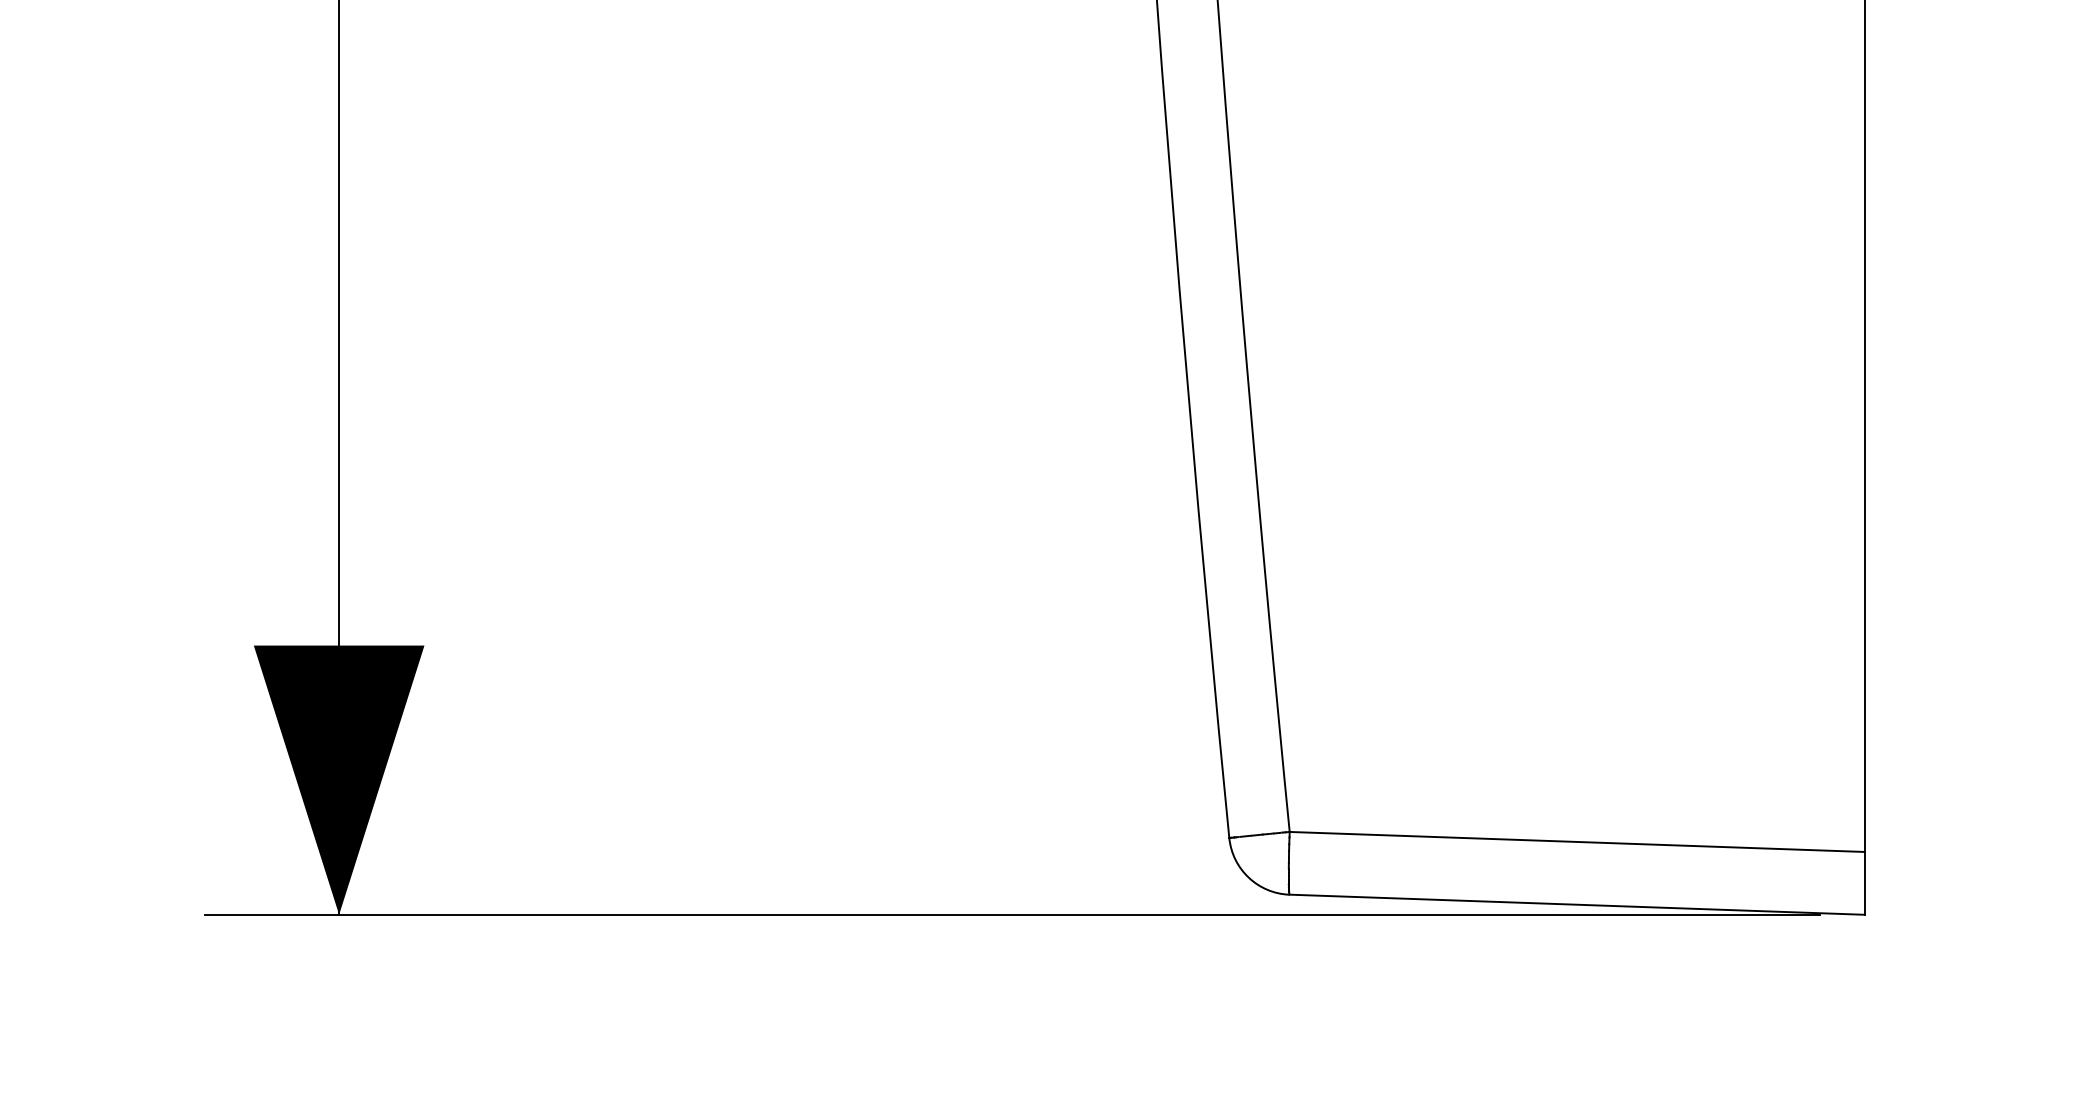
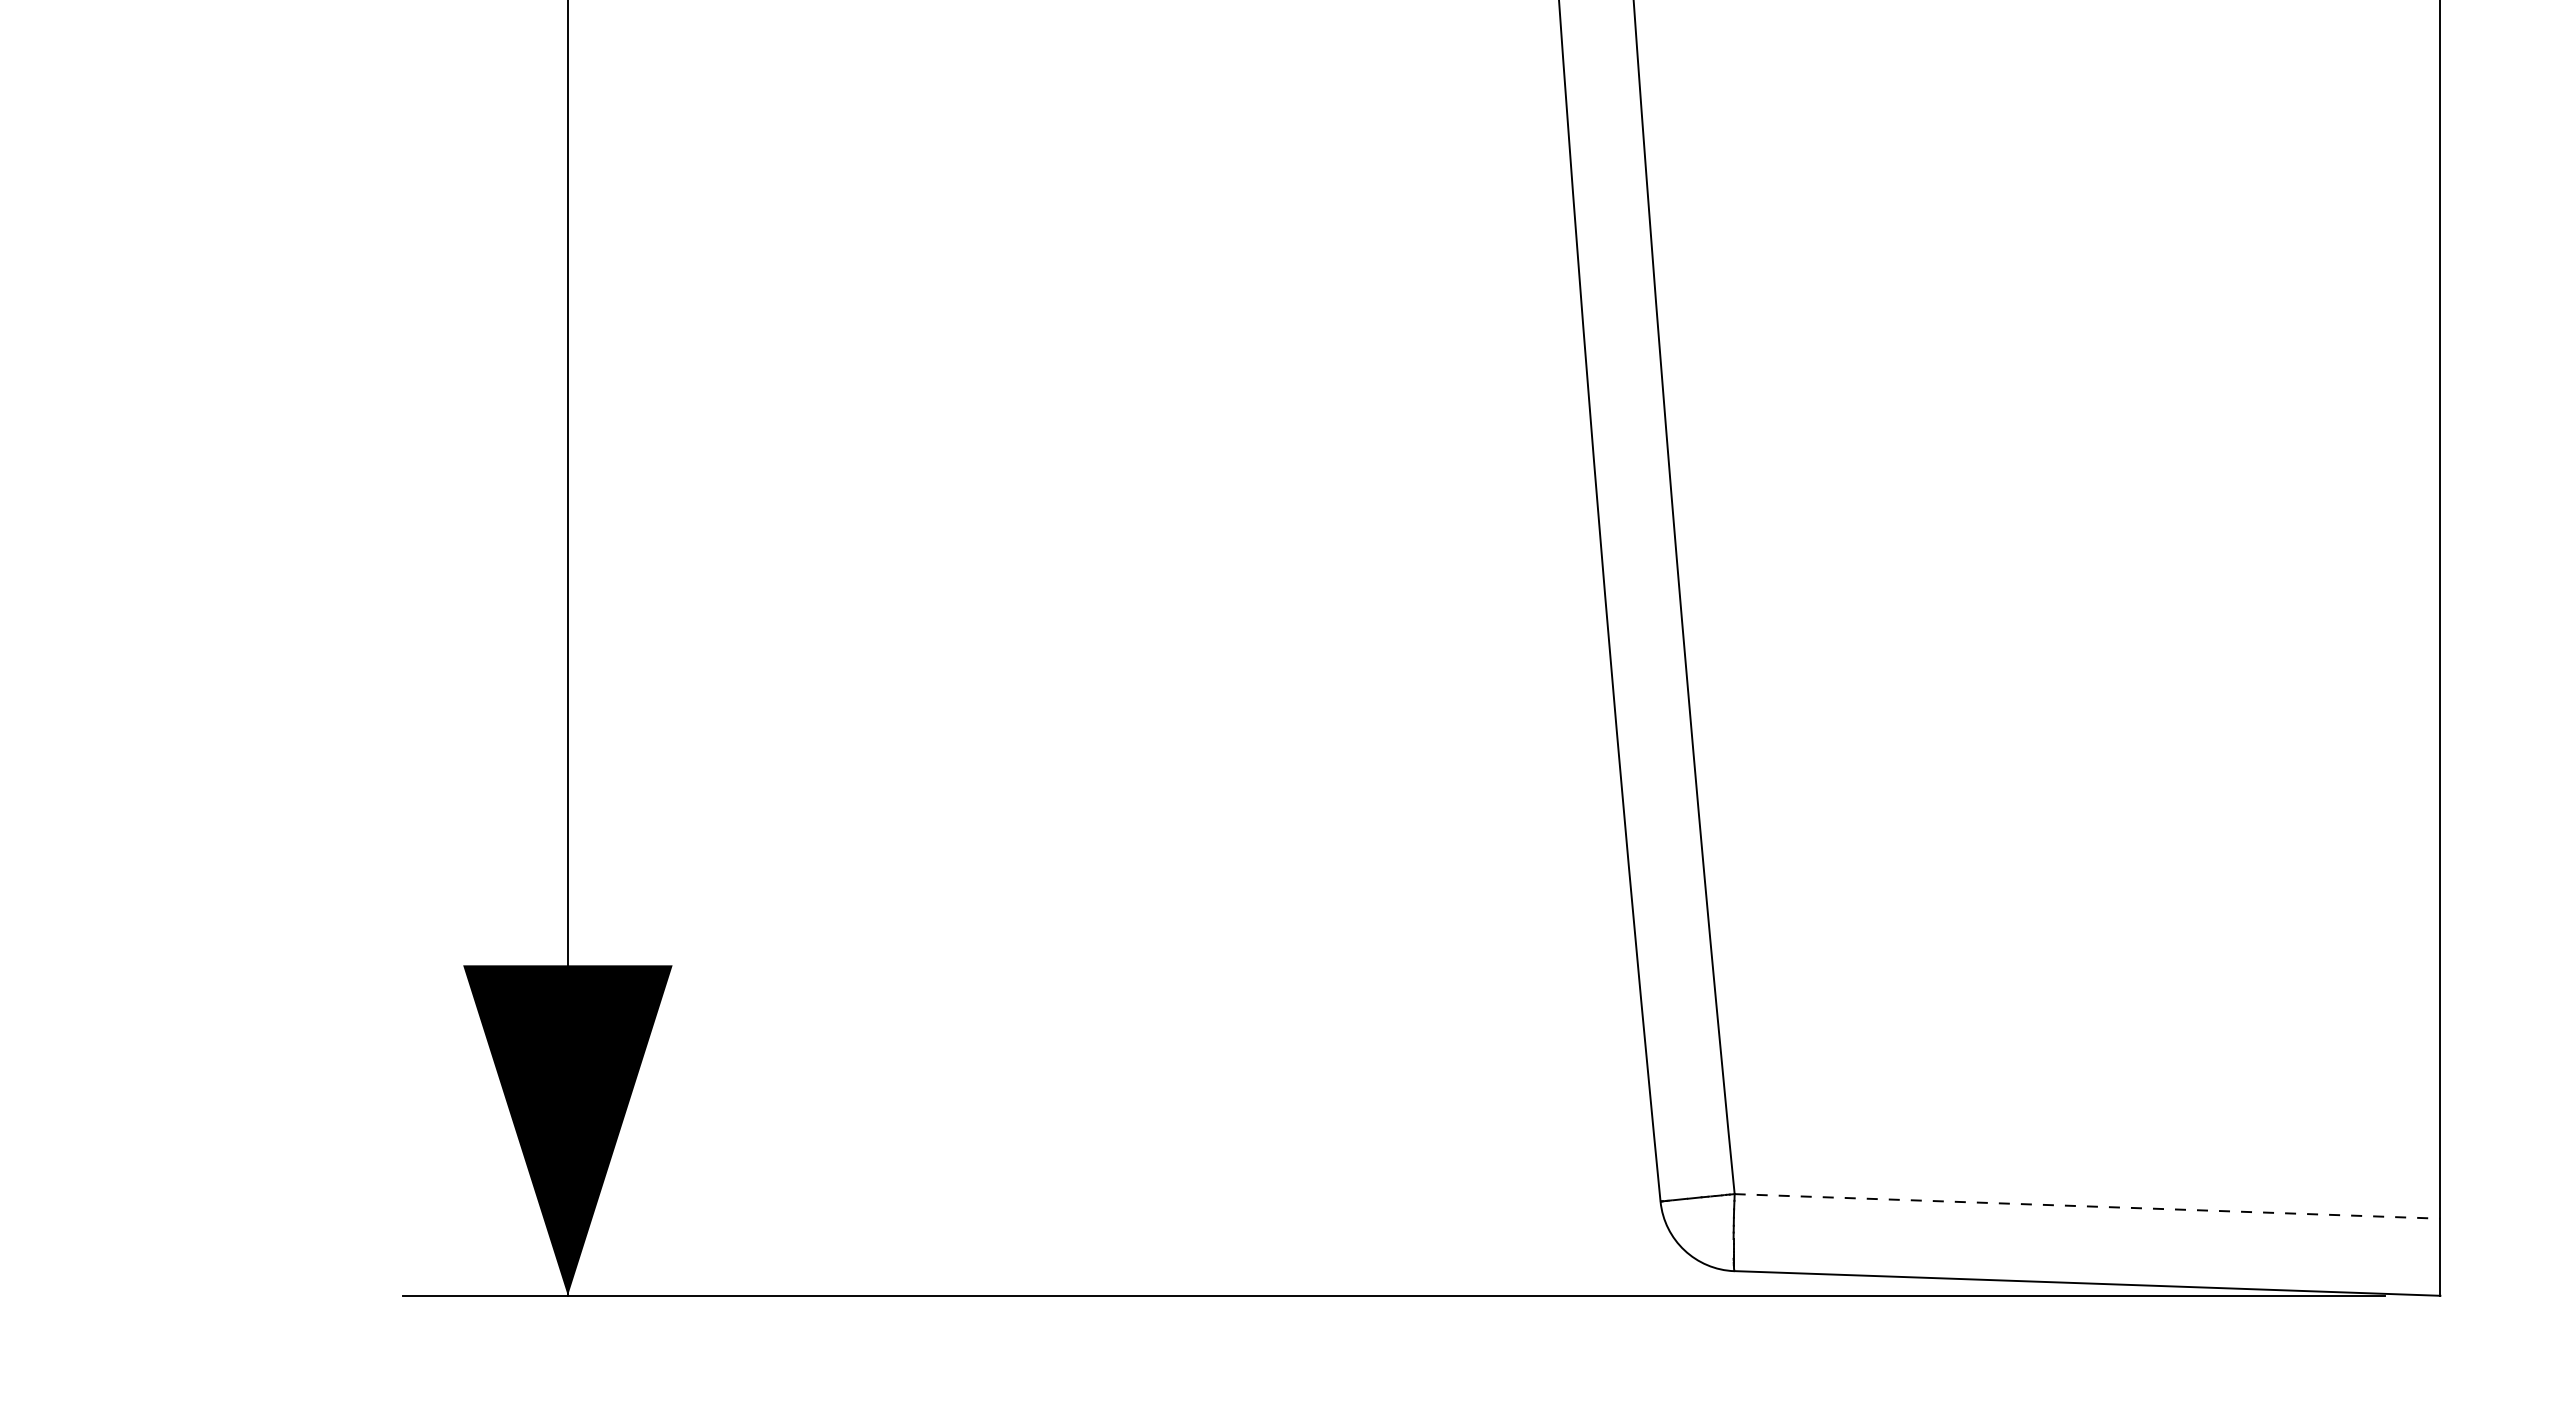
line: (1577, 842) -> (2088, 1206), solid -> dashed

